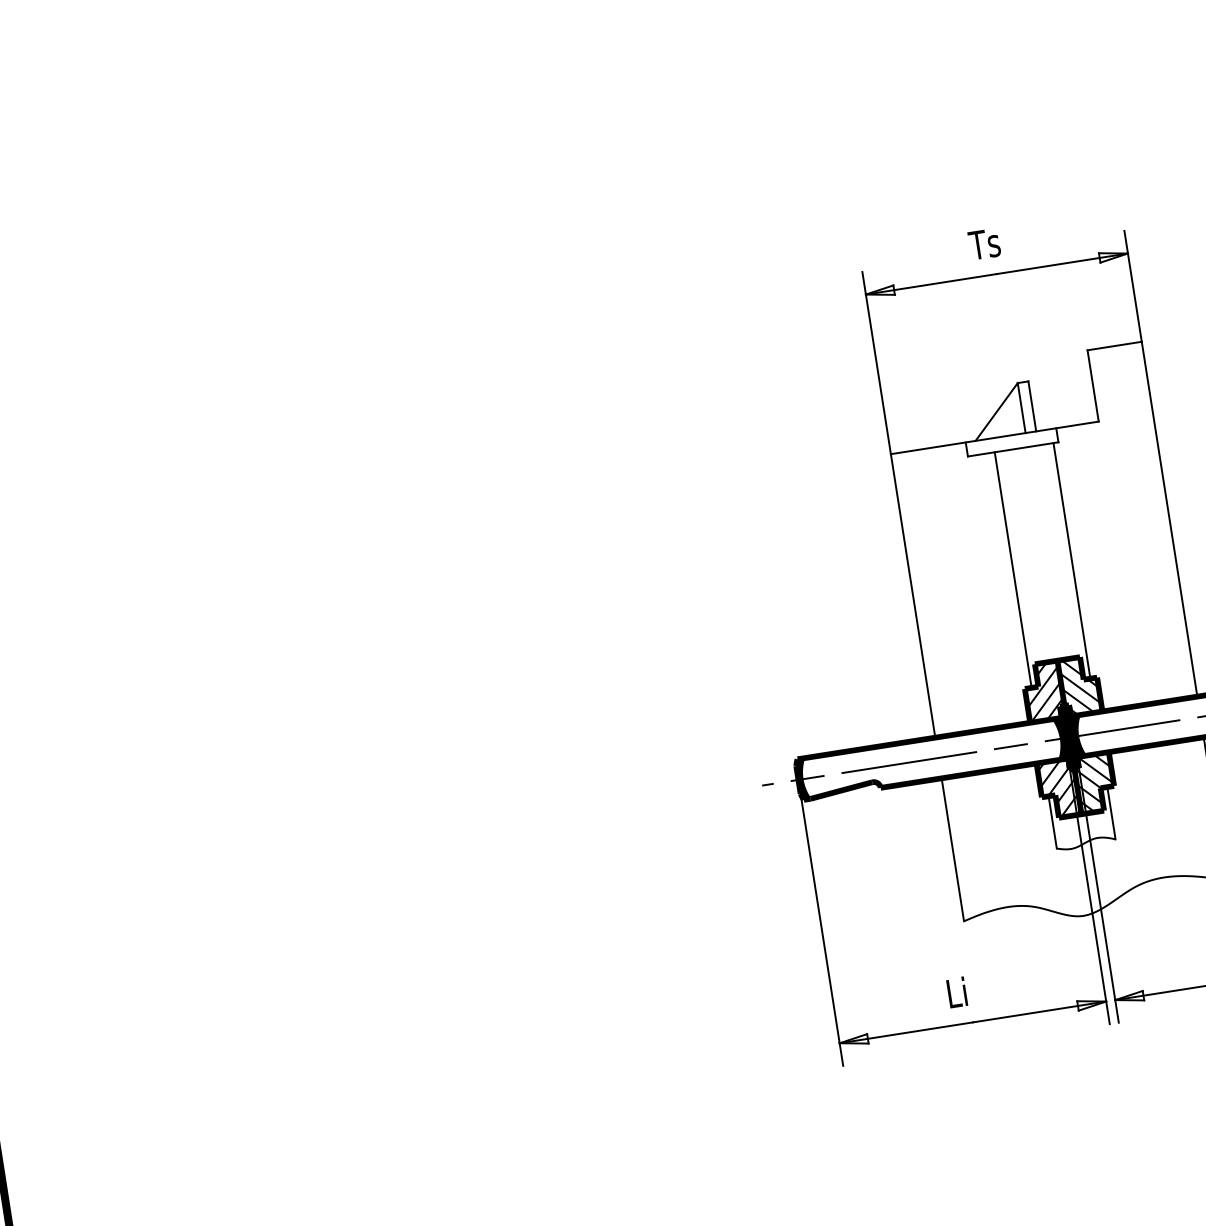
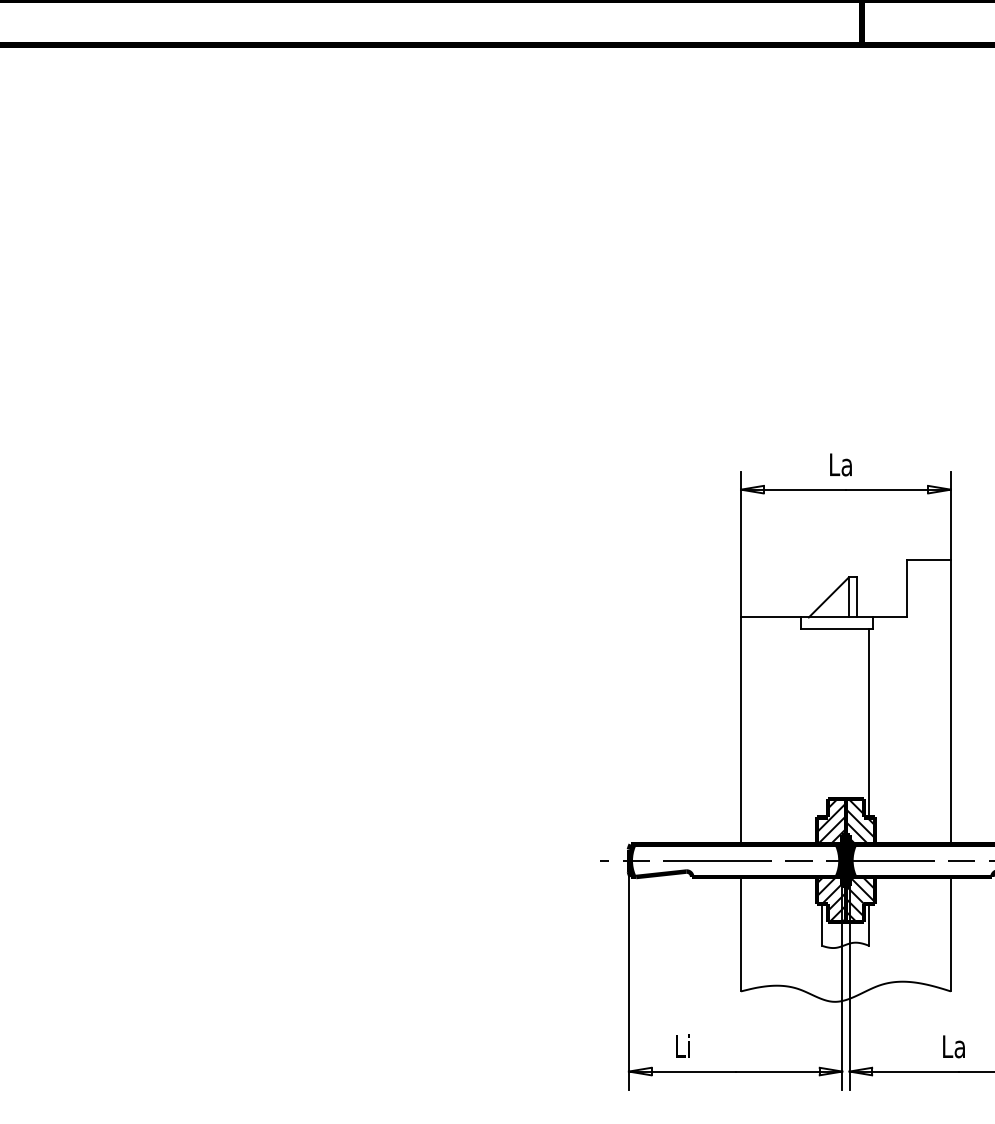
text: (983, 243) -> (839, 464), Ts -> La
line: (1013, 569) -> (822, 722), removed
text: (956, 991) -> (682, 1045), moved

